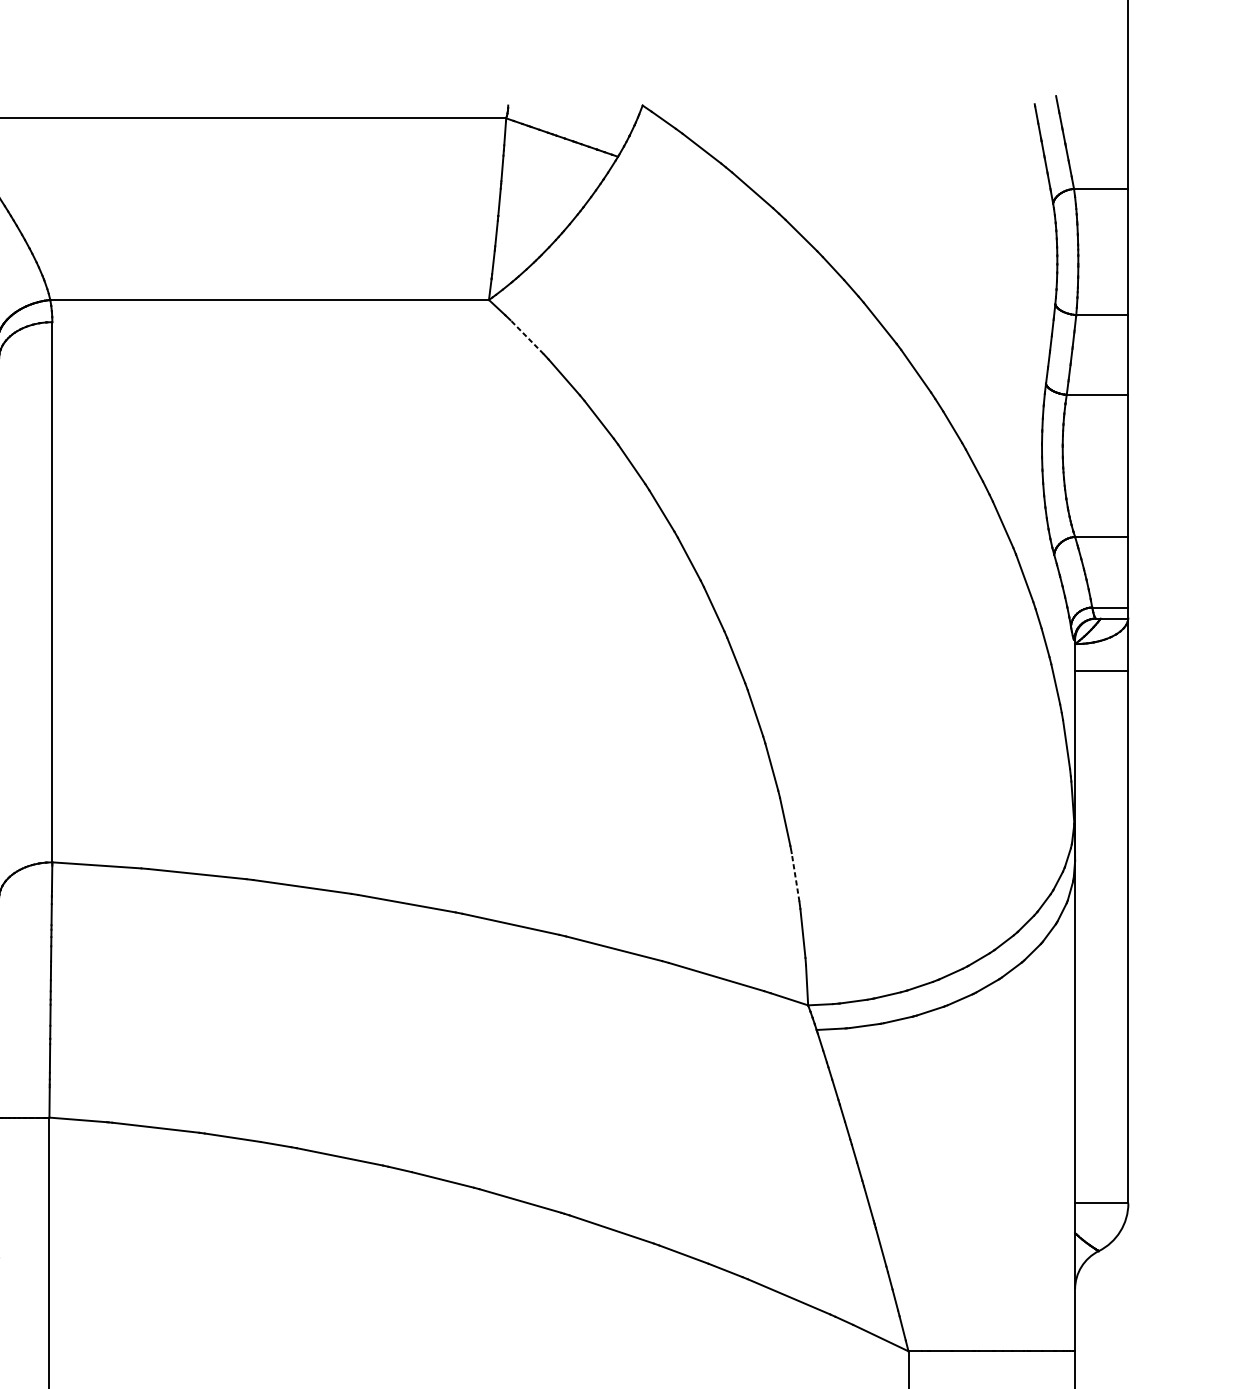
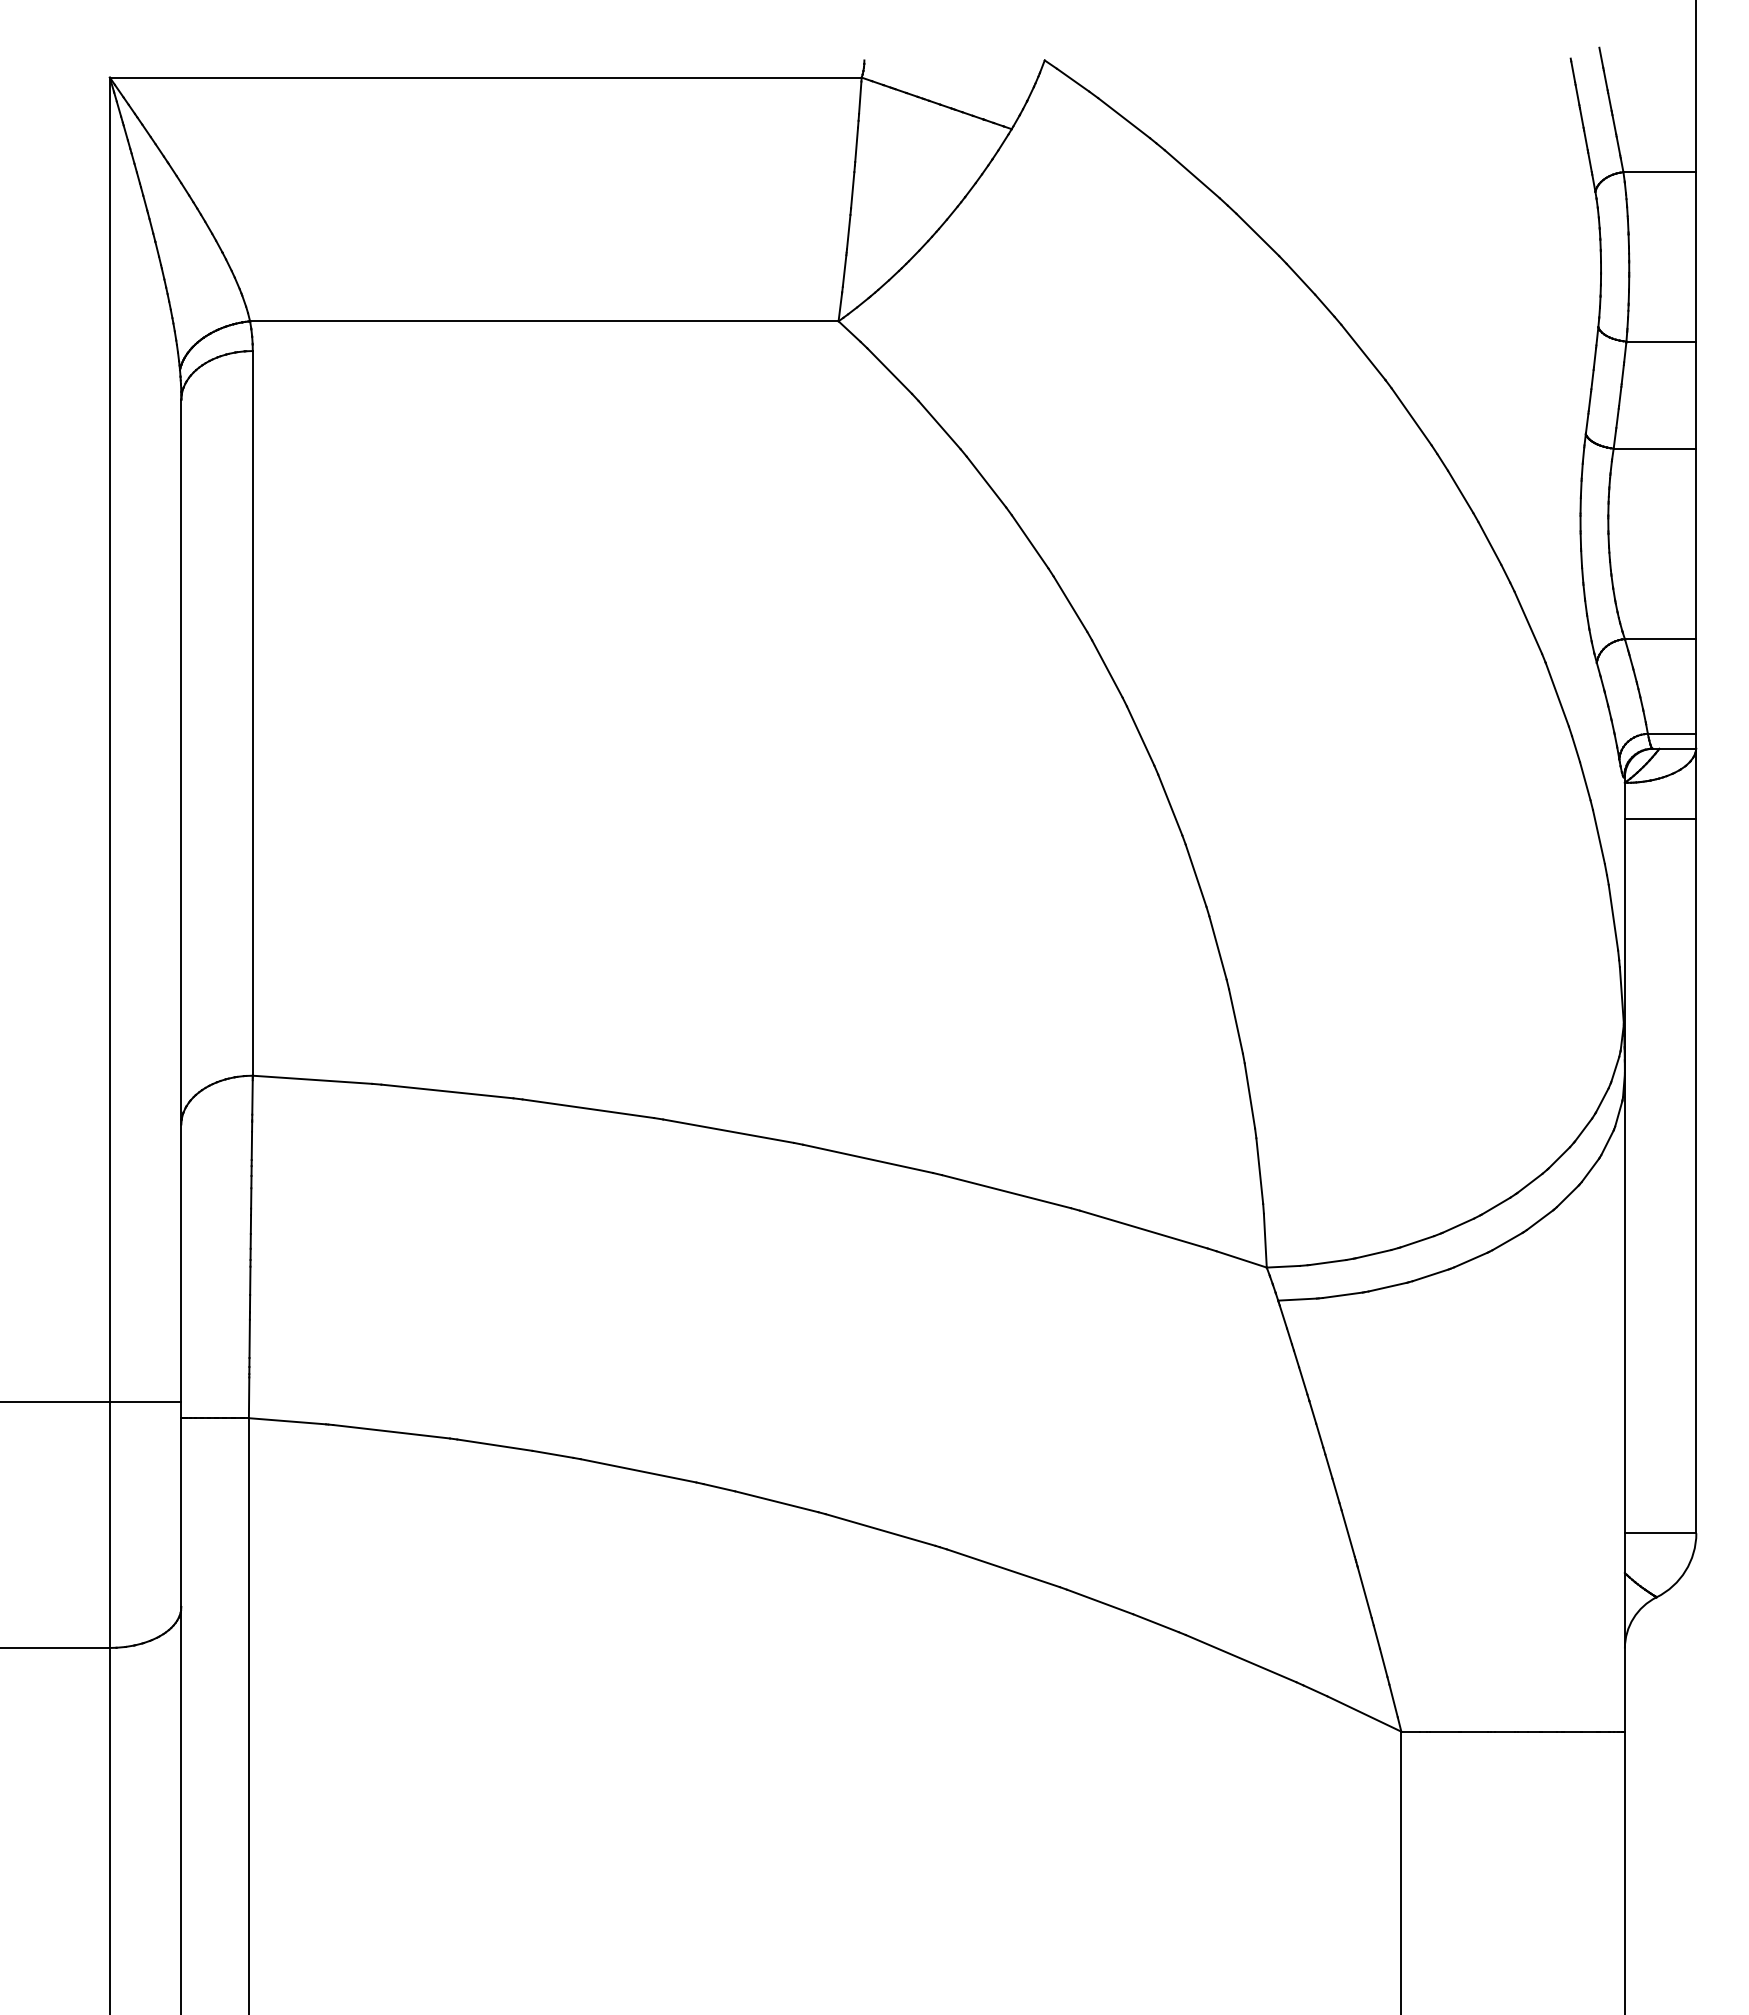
line: (526, 337) -> (889, 371), dashed -> solid
line: (795, 877) -> (1249, 1095), dashed -> solid

